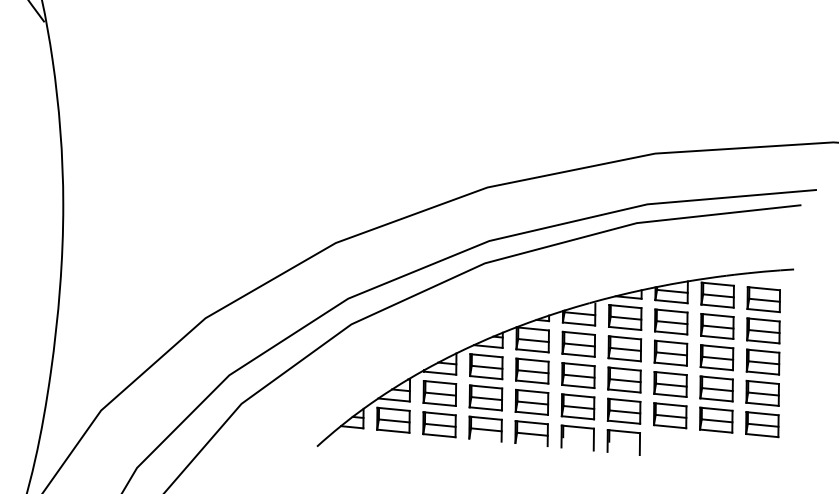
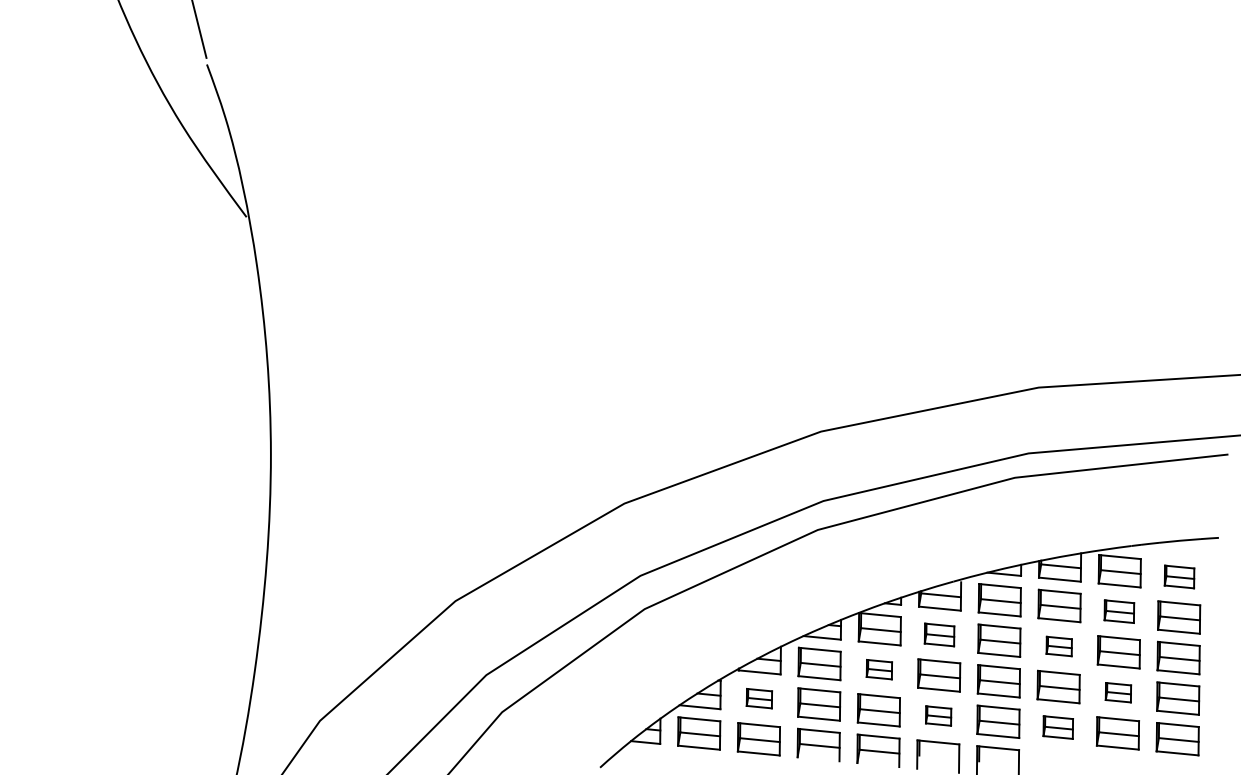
part: (763, 299) -> (1179, 576), size x0.7
part: (717, 326) -> (1119, 611), size x0.7
part: (578, 343) -> (939, 634), size x0.7
part: (671, 353) -> (1059, 646), size x0.6
part: (532, 370) -> (879, 669), size x0.6
part: (716, 388) -> (1118, 692), size x0.6
part: (439, 393) -> (759, 698), size x0.6
part: (577, 406) -> (938, 715), size x0.6
part: (670, 415) -> (1058, 727), size x0.7

